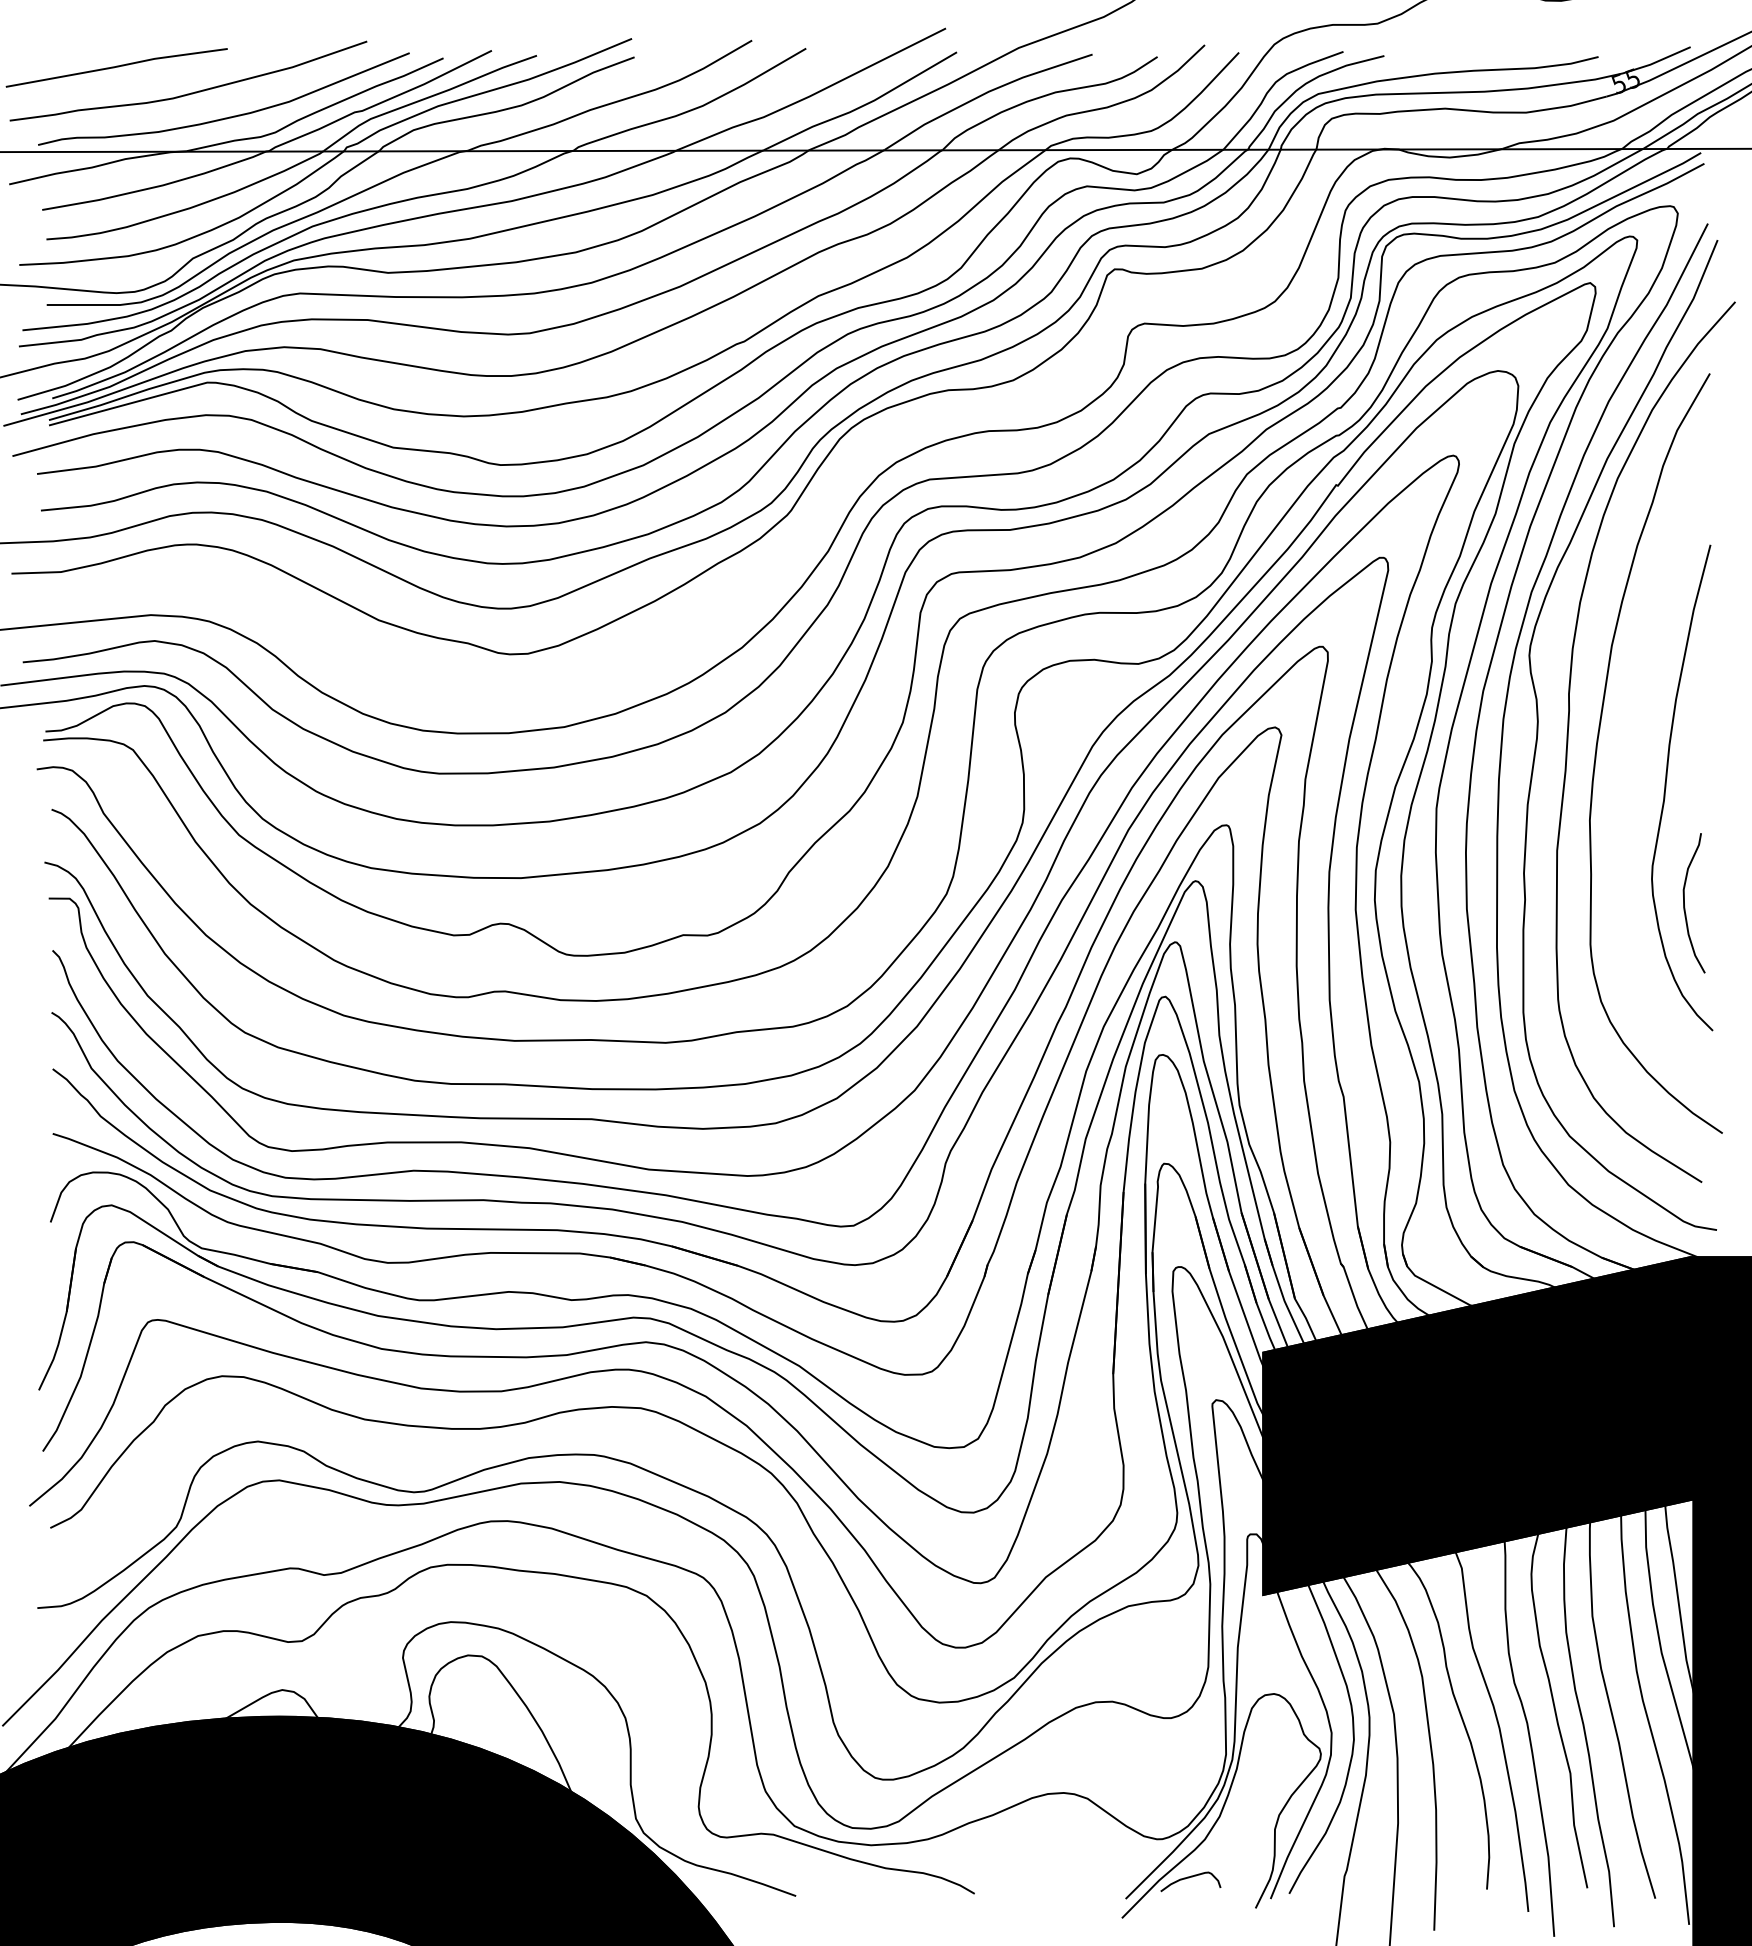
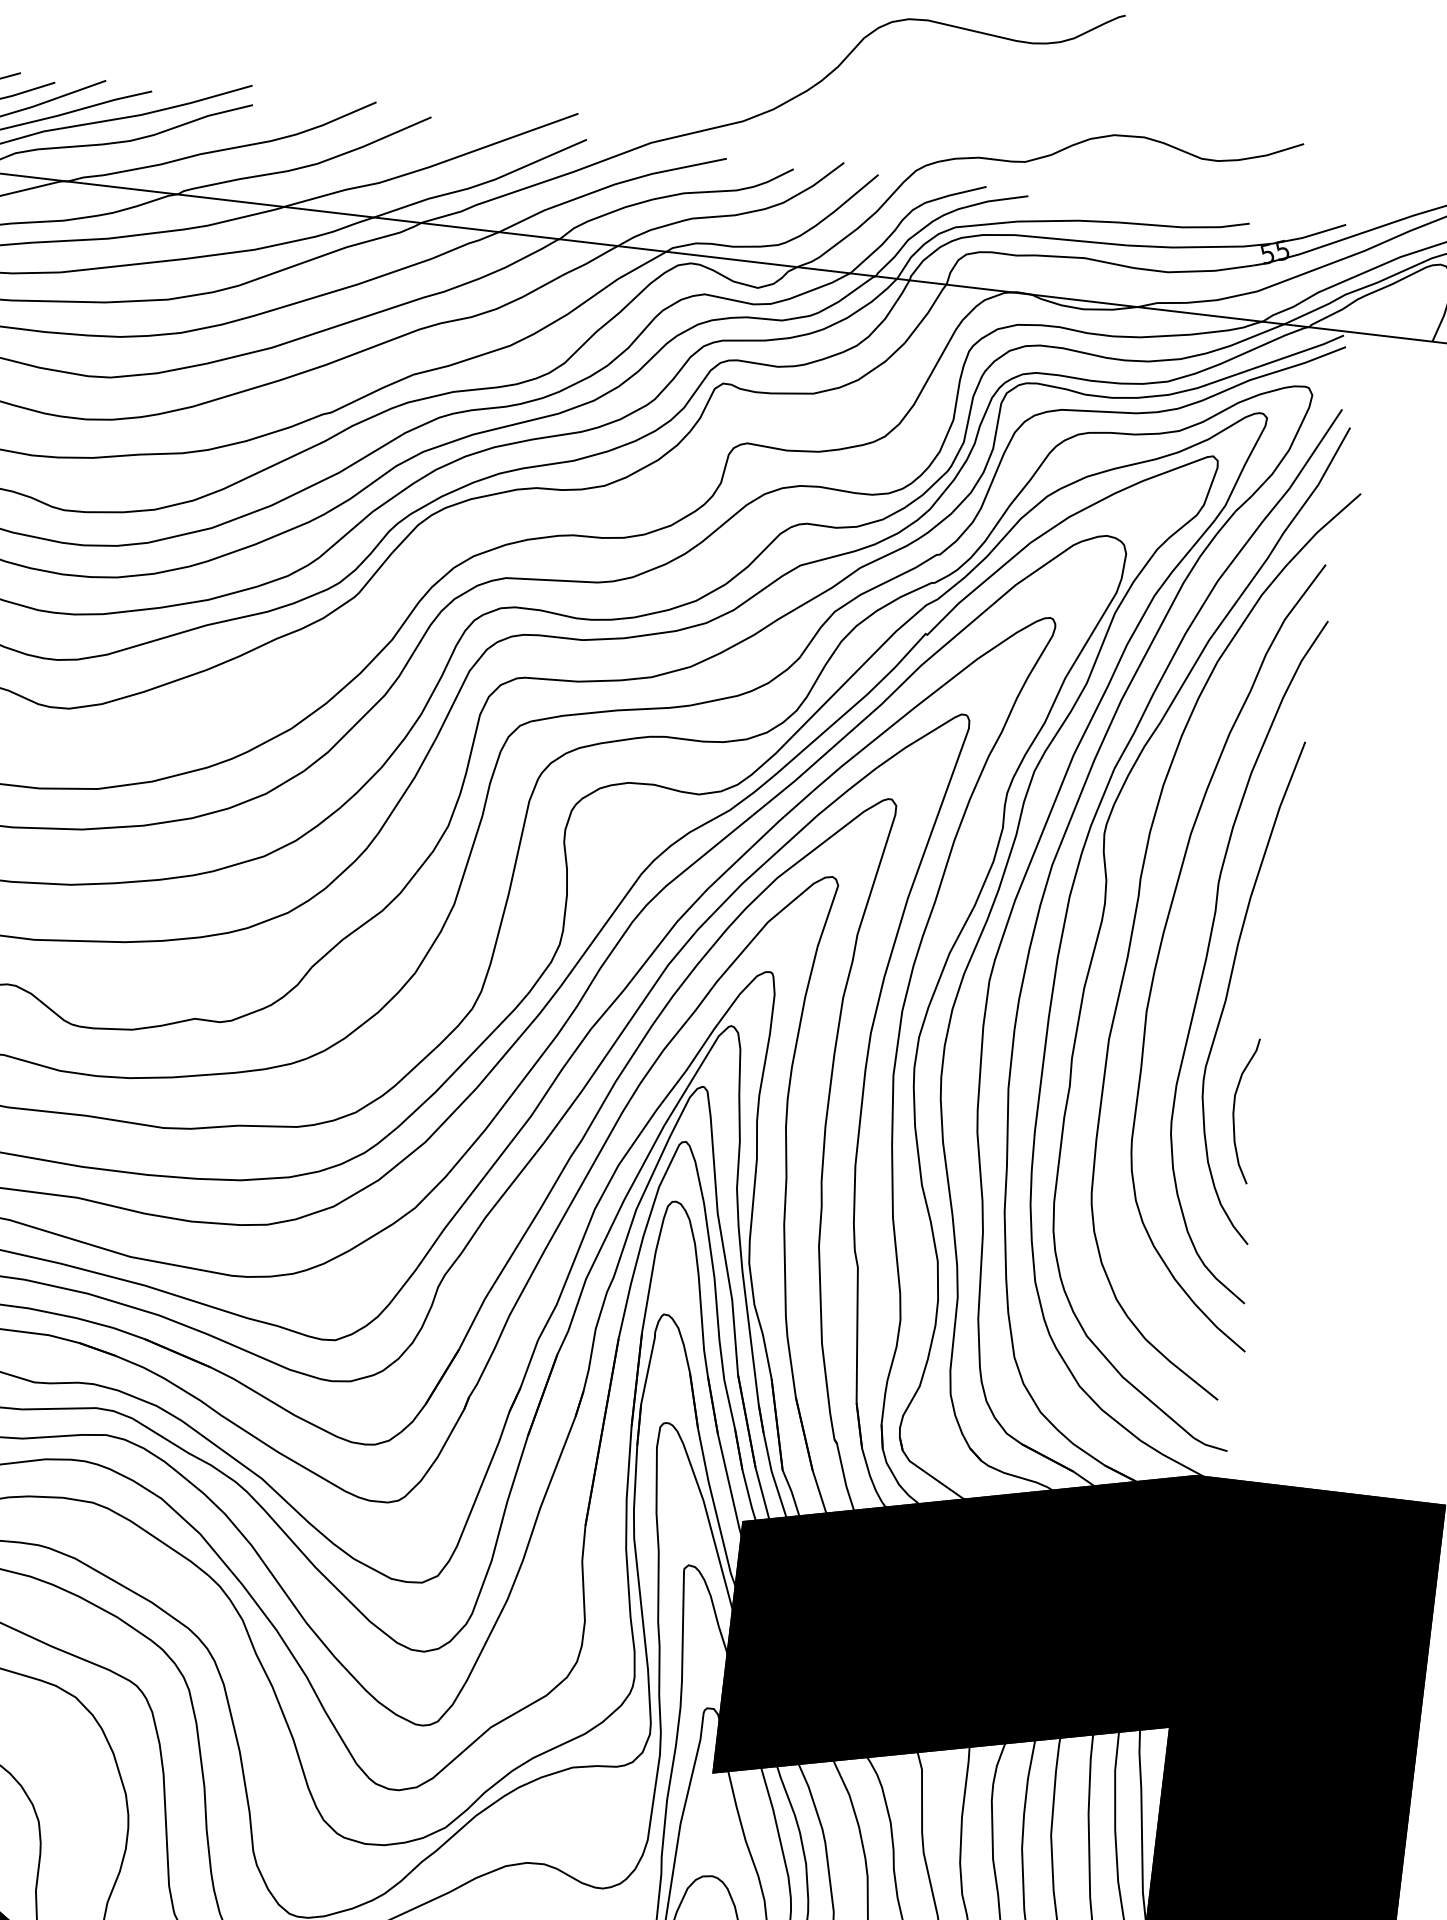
curve: (1642, 756) -> (1208, 952), added

